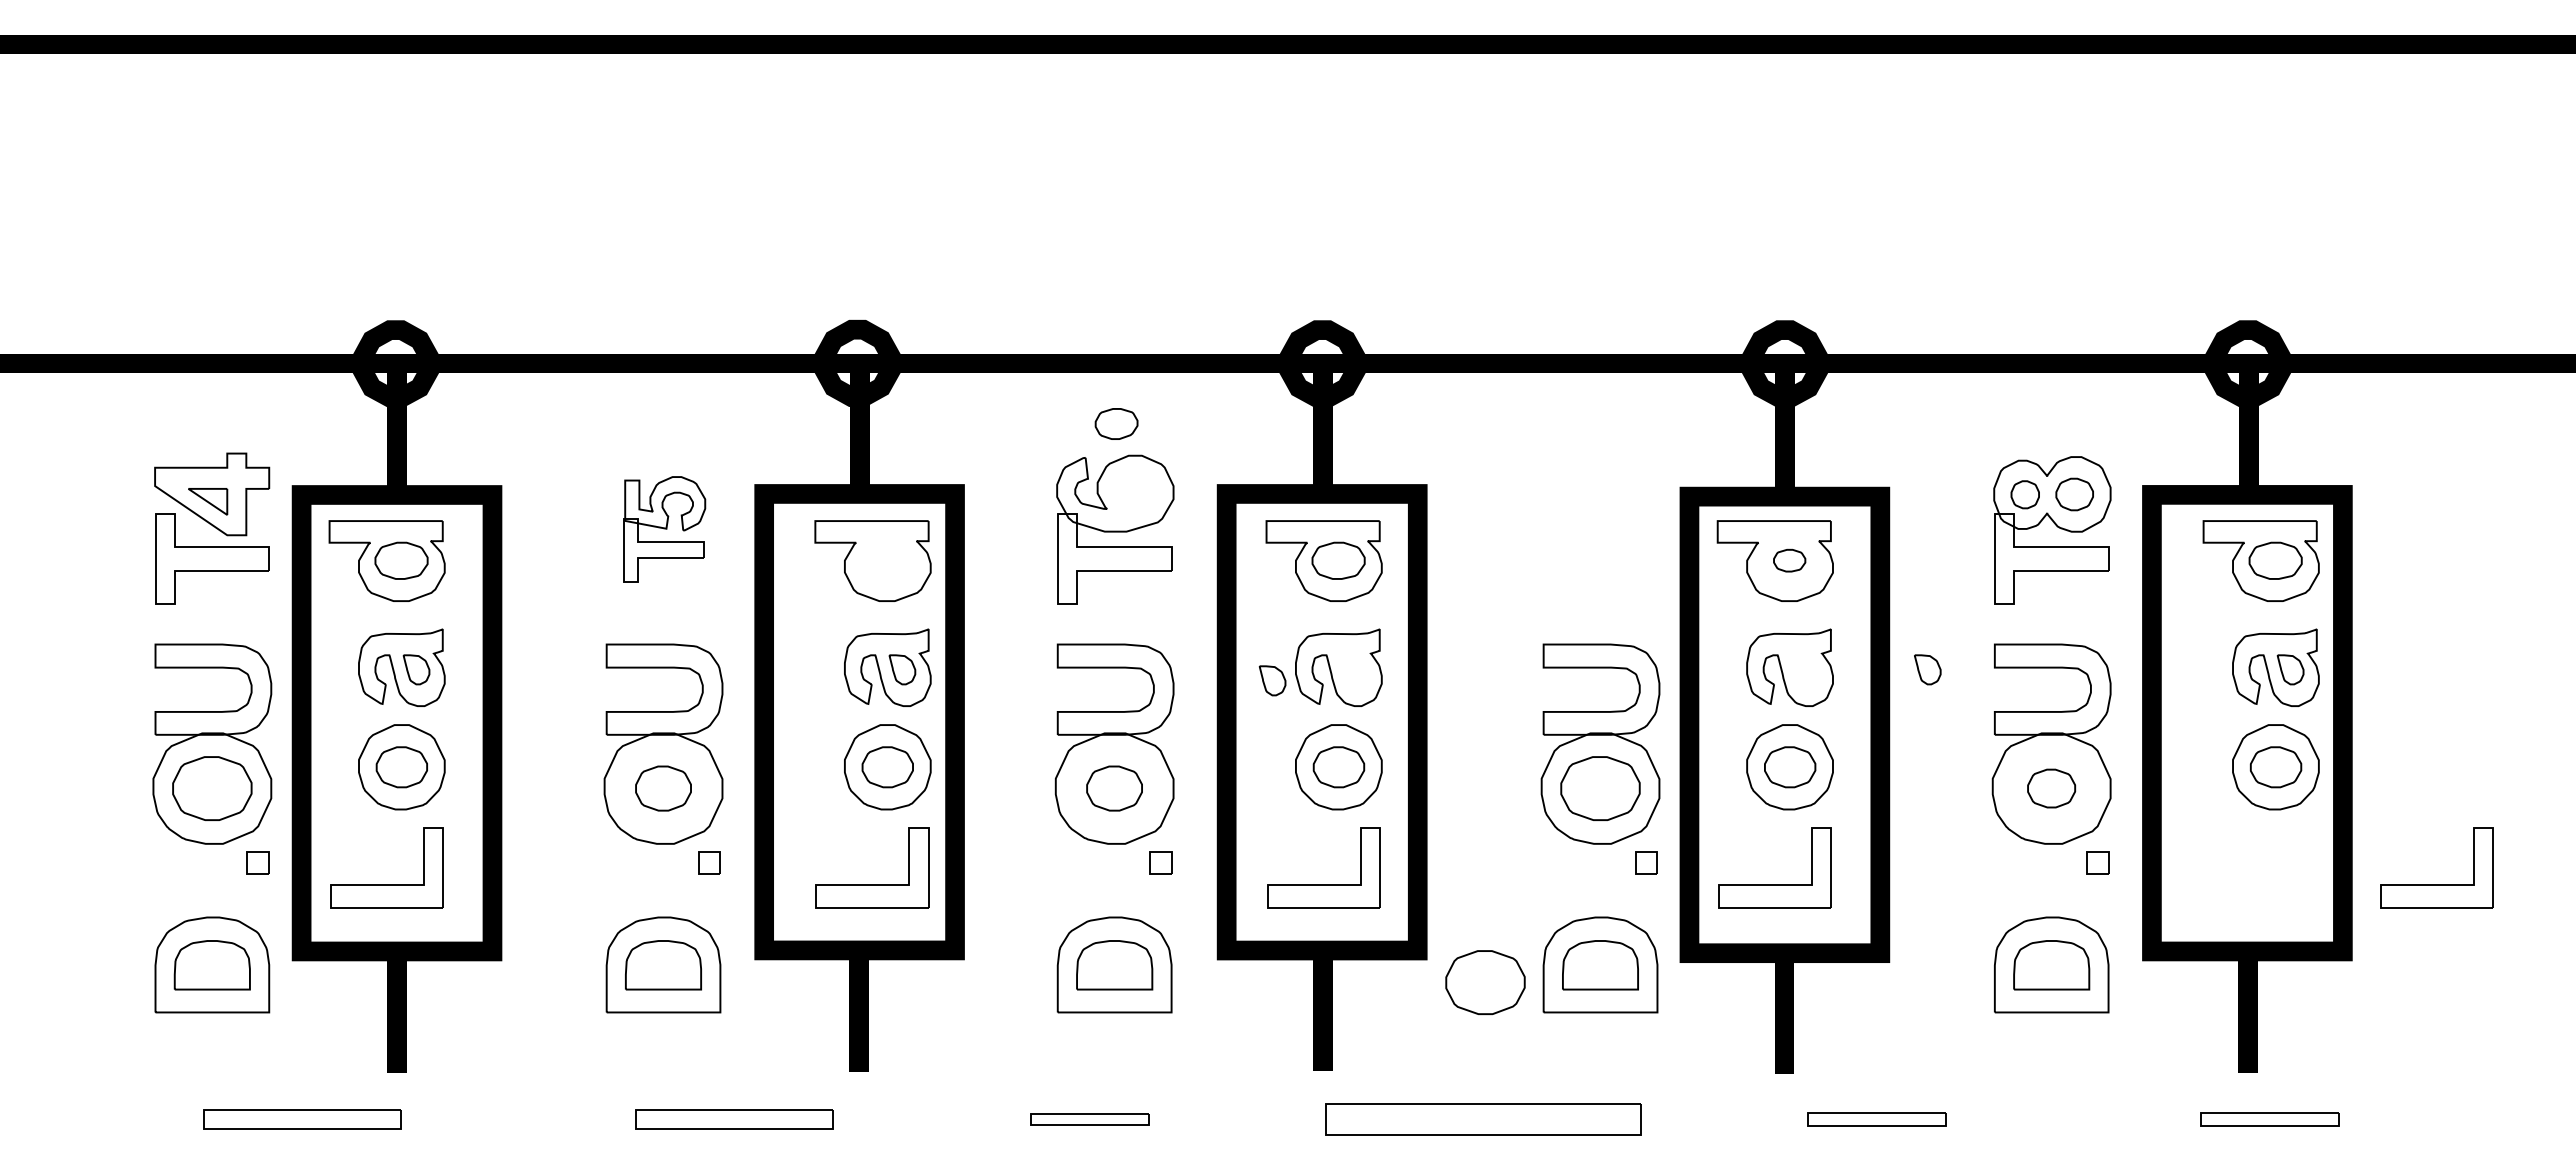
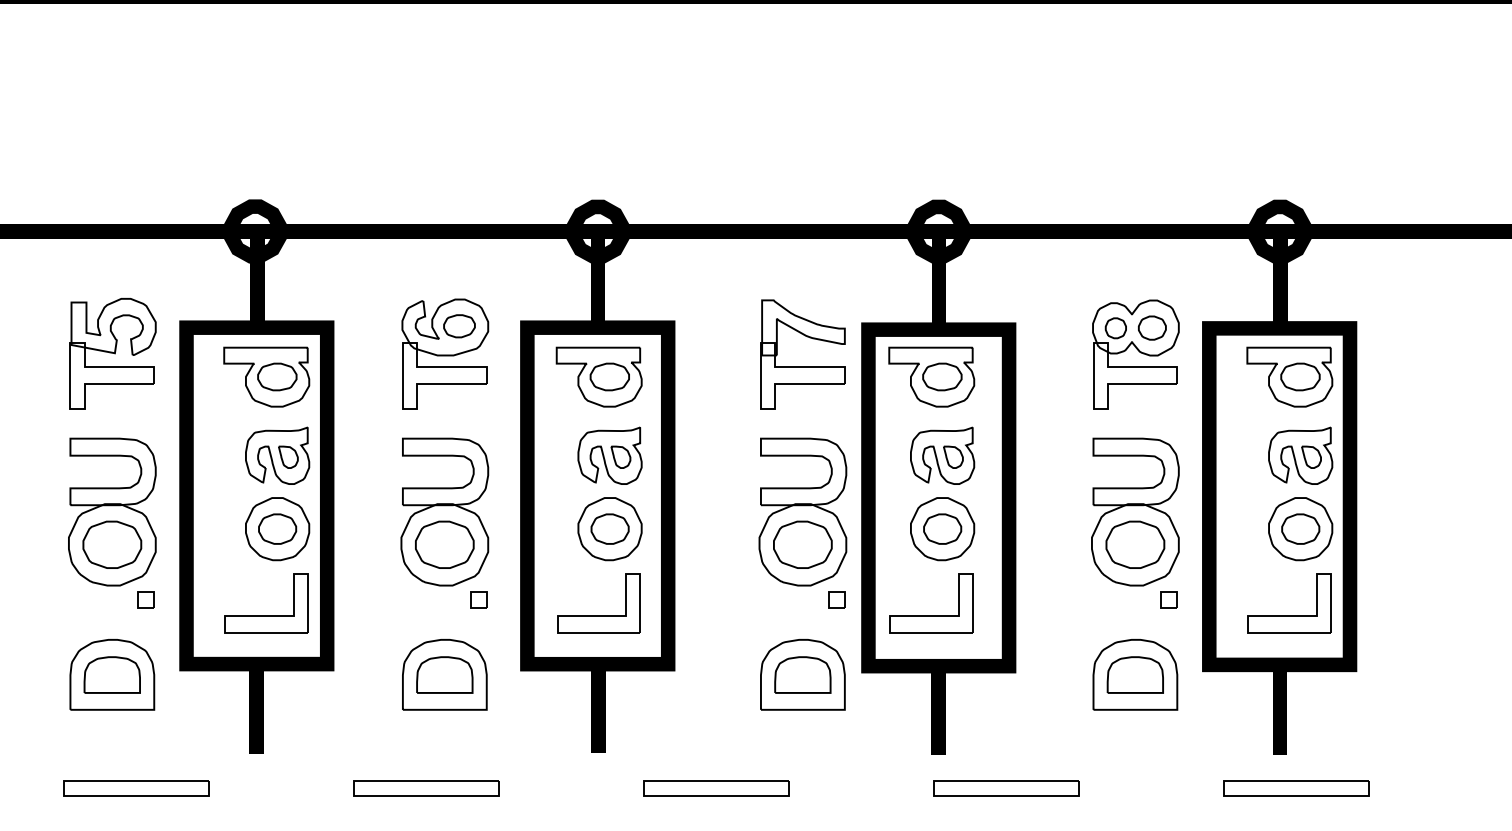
part: (1116, 423) -> (459, 325), moved
part: (664, 528) -> (113, 353), size x1.43
part: (1600, 546) -> (802, 366), added
part: (887, 560) -> (277, 376), added
part: (1789, 560) -> (942, 376), size x1.67
part: (1927, 669) -> (953, 457), moved
part: (1272, 680) -> (620, 457), moved
part: (663, 788) -> (112, 544), size x1.43
part: (1114, 788) -> (444, 544), size x1.43
part: (2051, 788) -> (1135, 544), size x1.67
part: (2436, 884) -> (1289, 615), moved
part: (1485, 982) -> (718, 687), removed
part: (734, 1119) -> (136, 788), moved
part: (1089, 1119) -> (426, 788), size x1.67
part: (1482, 1119) -> (715, 788), size x0.62
part: (1876, 1119) -> (1006, 788), size x1.43
part: (2270, 1119) -> (1296, 788), size x1.43

